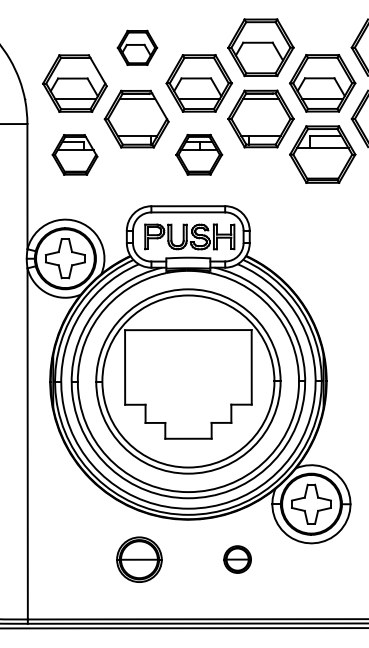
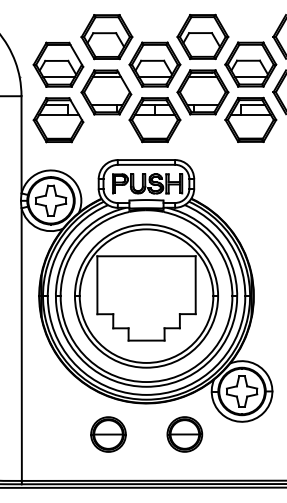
part: (137, 47) -> (107, 36), size x1.67
part: (74, 154) -> (58, 119), size x1.43
part: (198, 154) -> (154, 119), size x1.43
part: (237, 559) -> (184, 434), size x1.67

